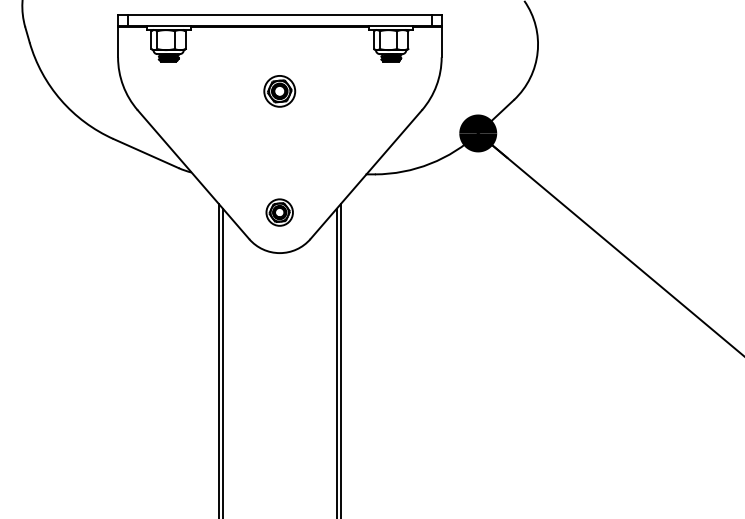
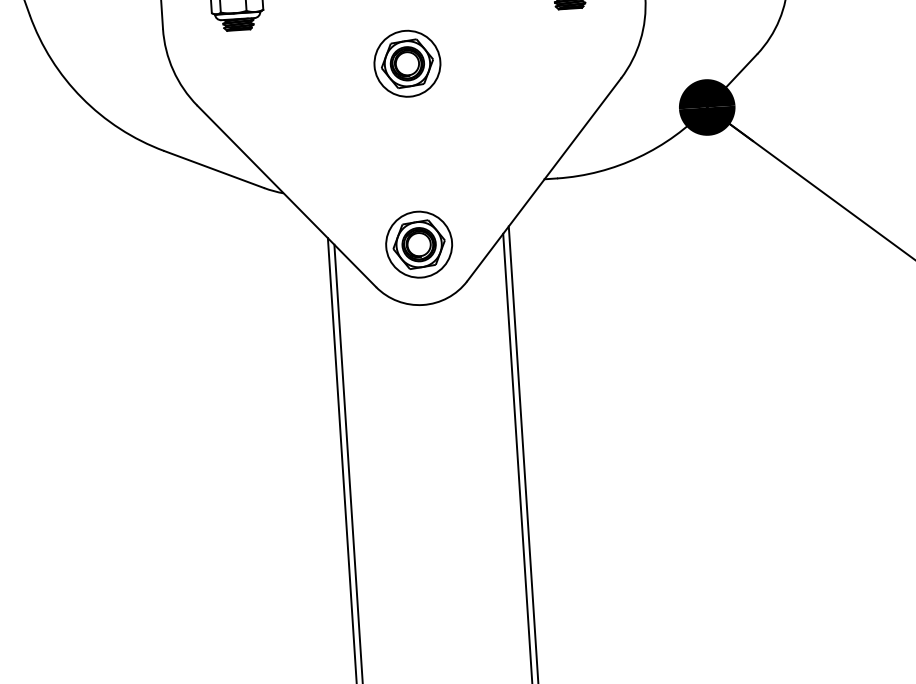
part: (279, 91) -> (406, 64), size x1.43
part: (279, 212) -> (418, 244), size x1.67

